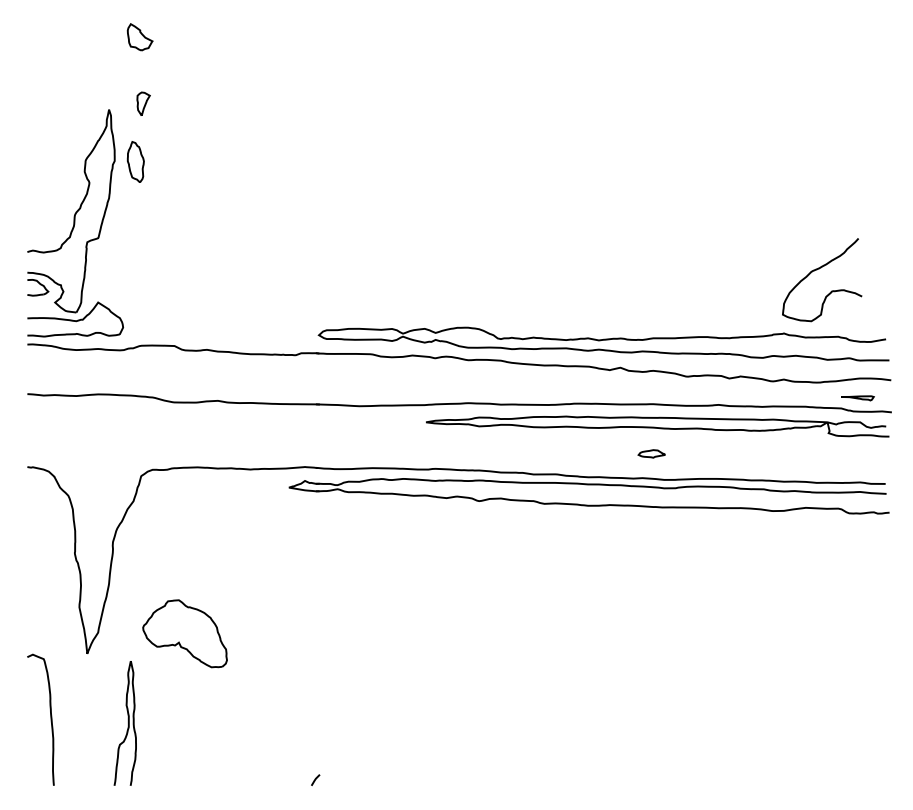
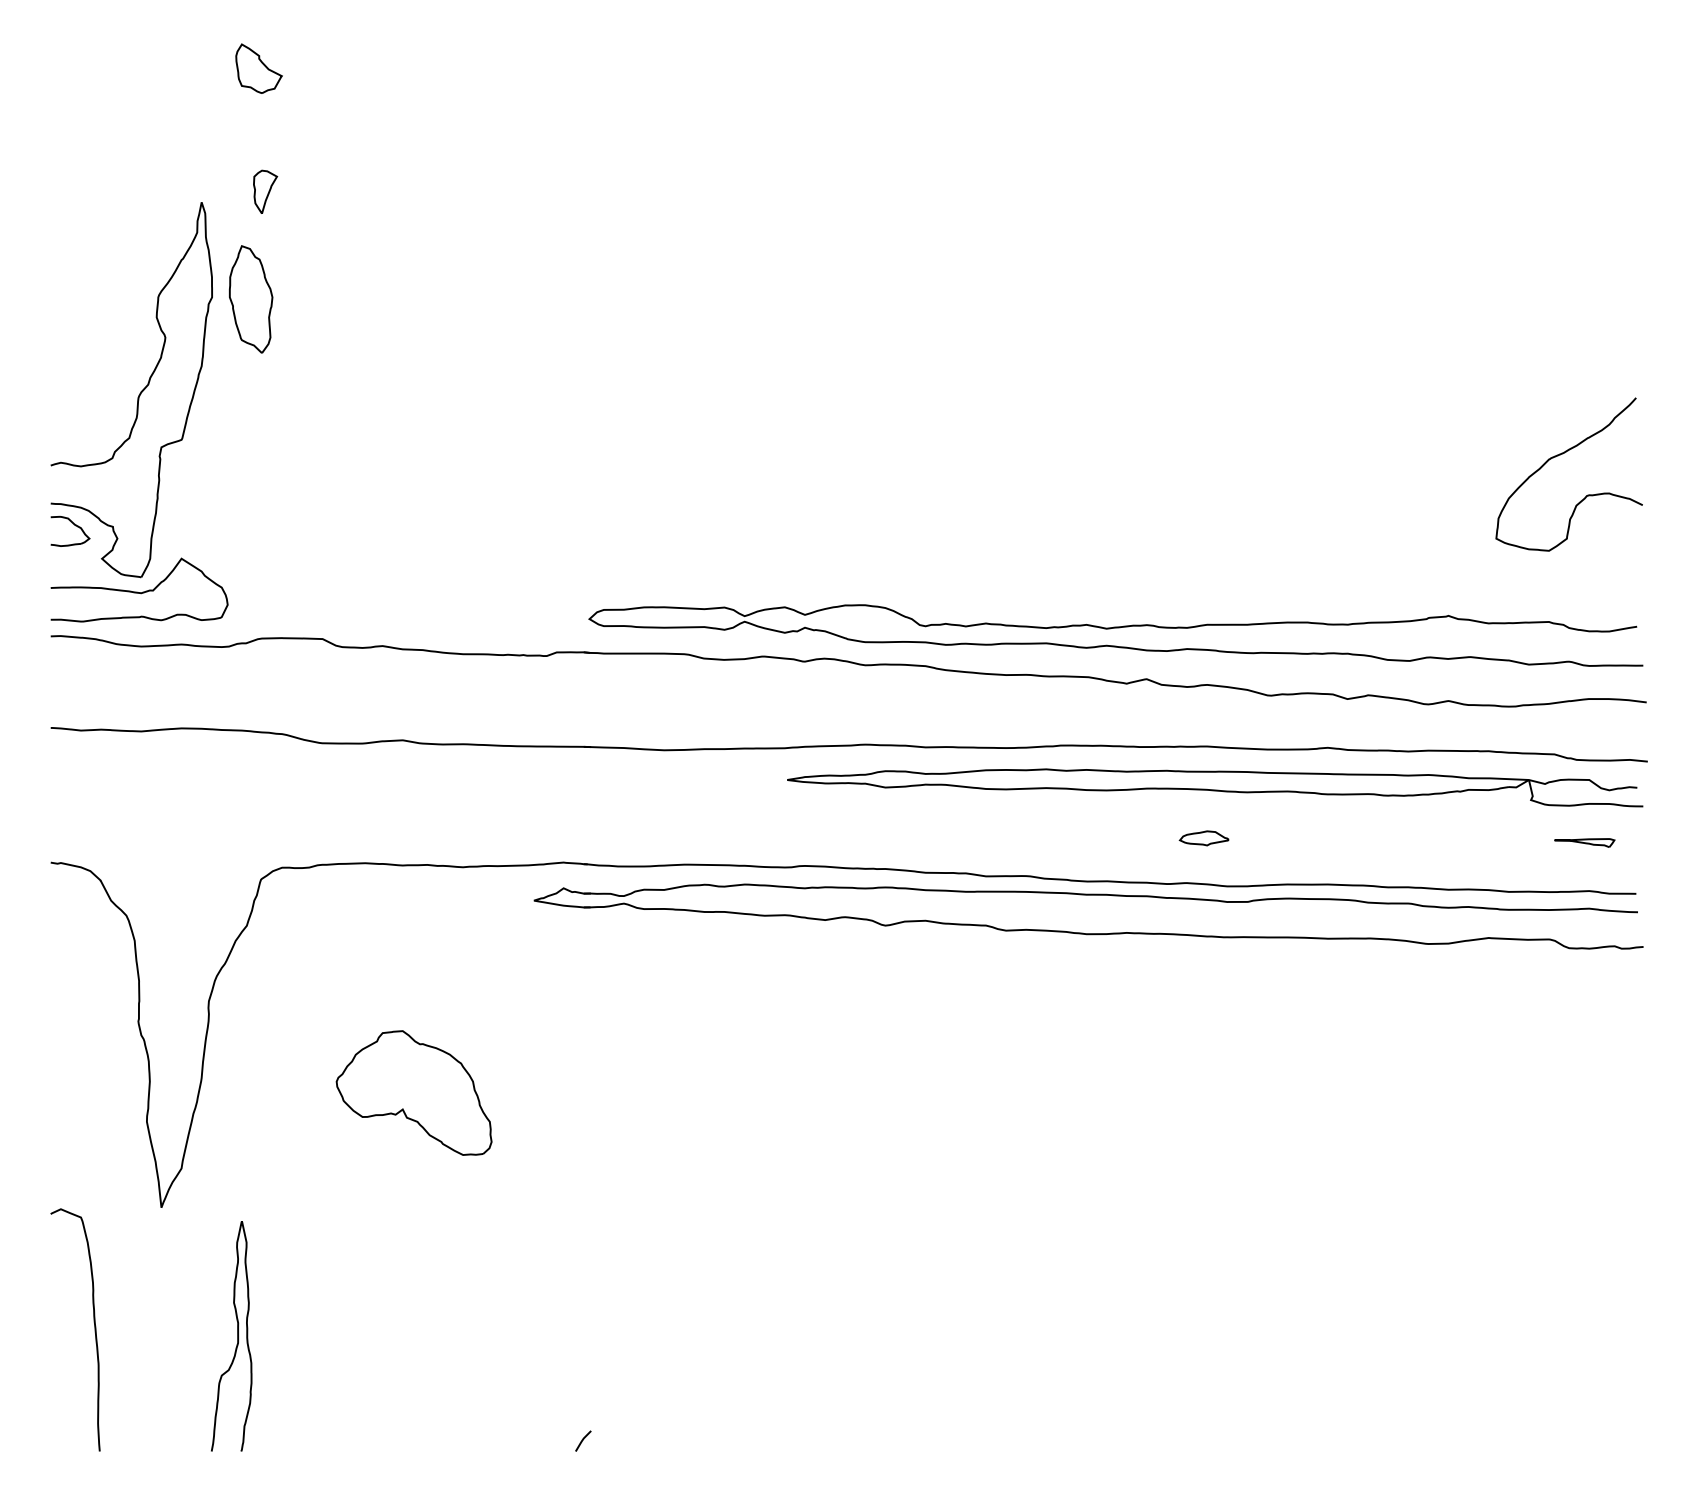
part: (135, 161) -> (250, 298), size x1.43
curve: (817, 270) -> (1560, 457), moved
part: (857, 398) -> (1584, 843), moved
part: (184, 633) -> (413, 1092), moved

